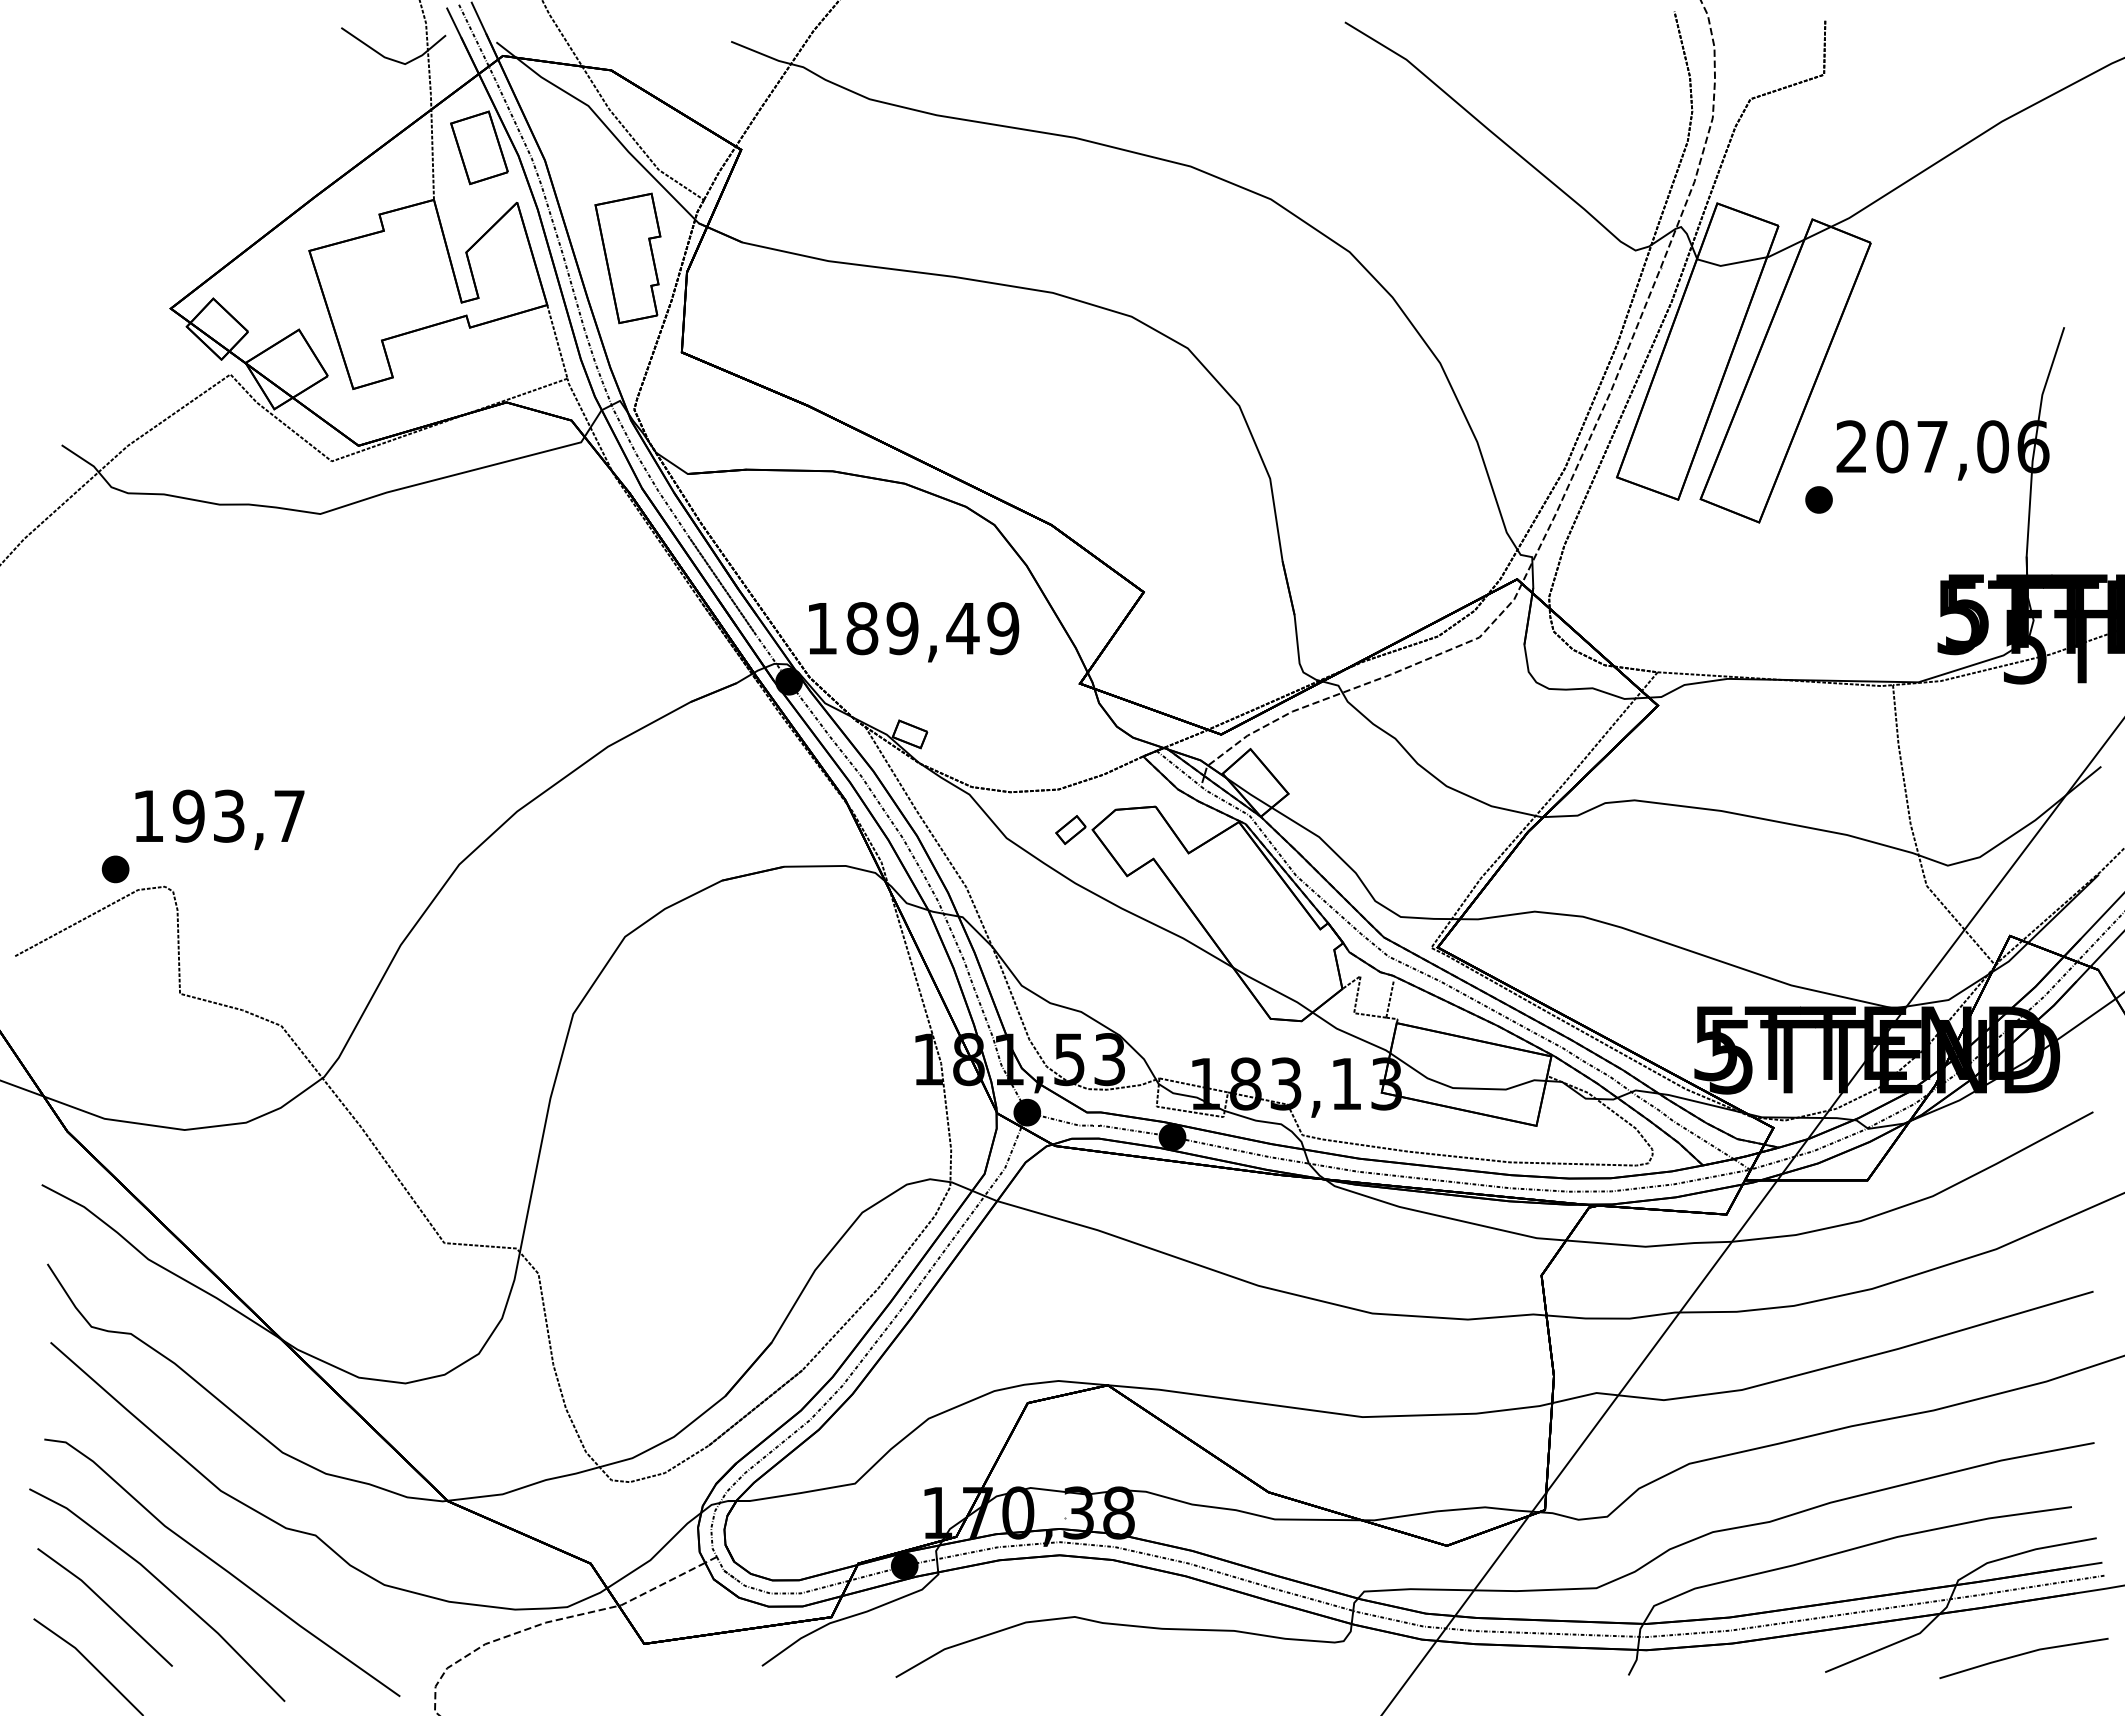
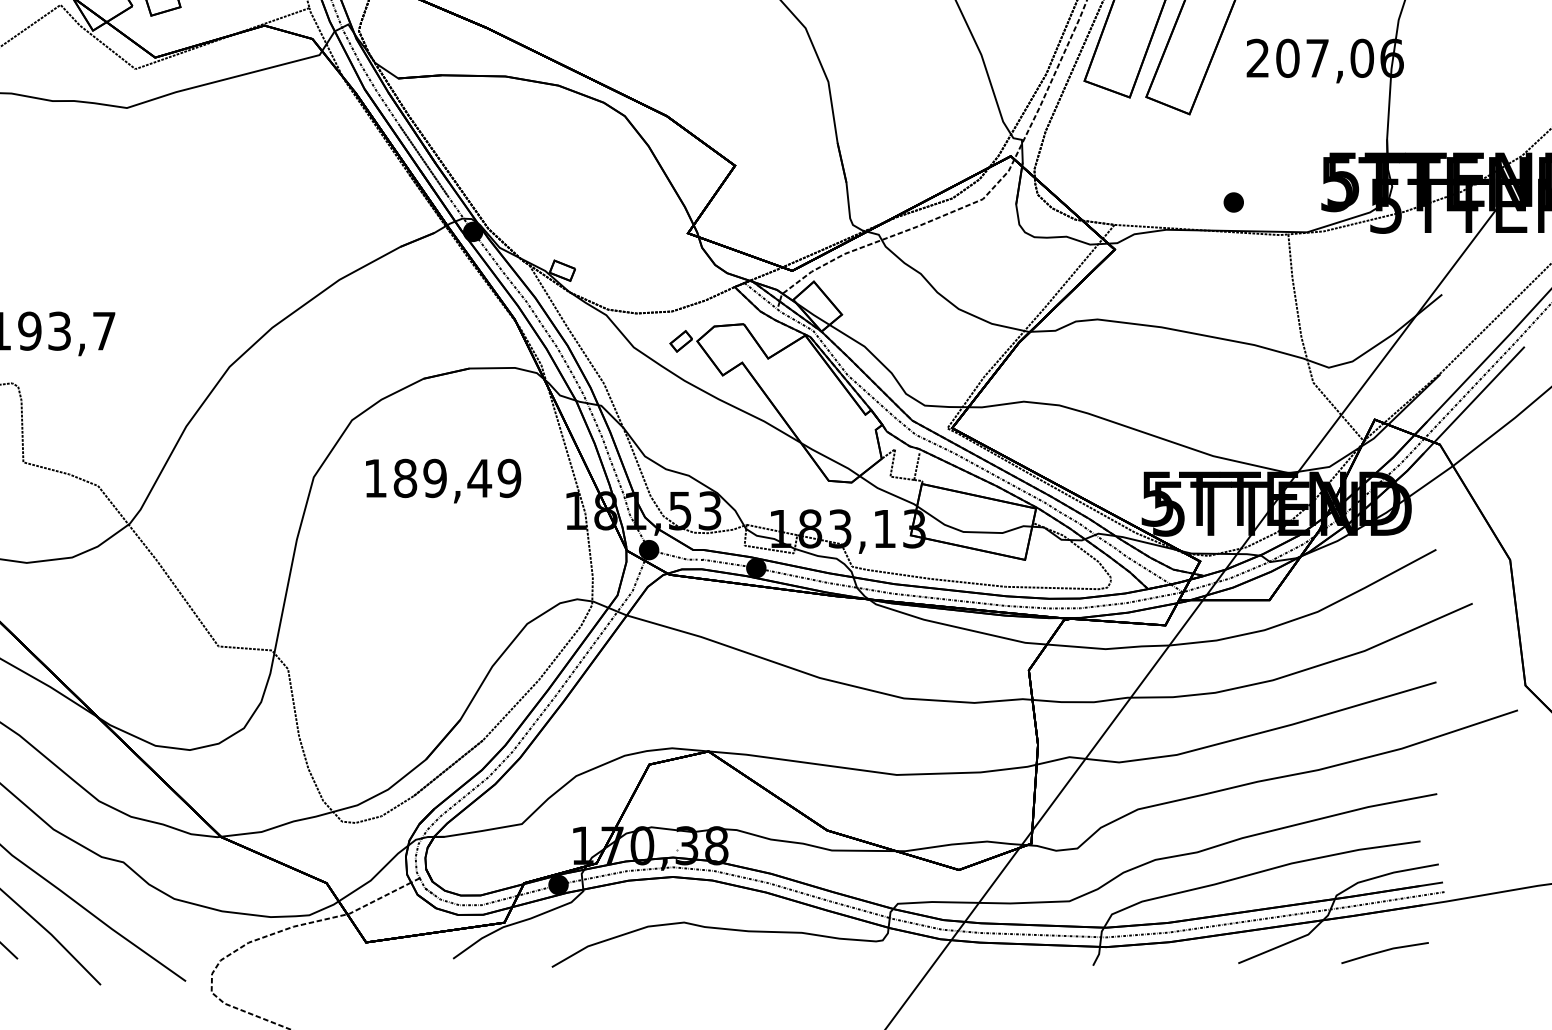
part: (1818, 499) -> (1233, 202), moved
text: (914, 632) -> (443, 481), moved
part: (2023, 1657) -> (1384, 952), size x0.7

